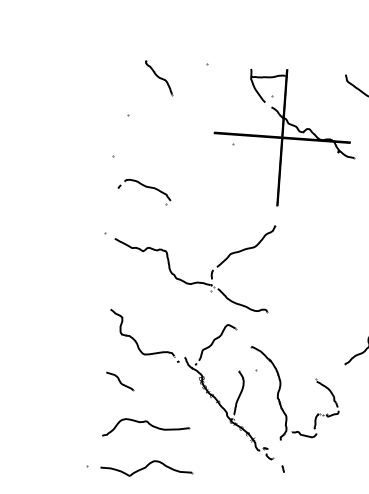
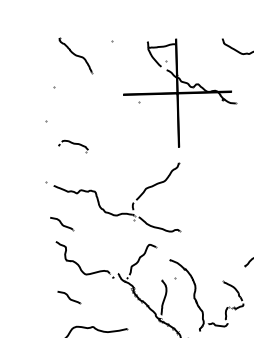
part: (159, 78) -> (76, 56), size x1.4
part: (144, 191) -> (73, 146), size x0.7
part: (120, 287) -> (62, 223), added

